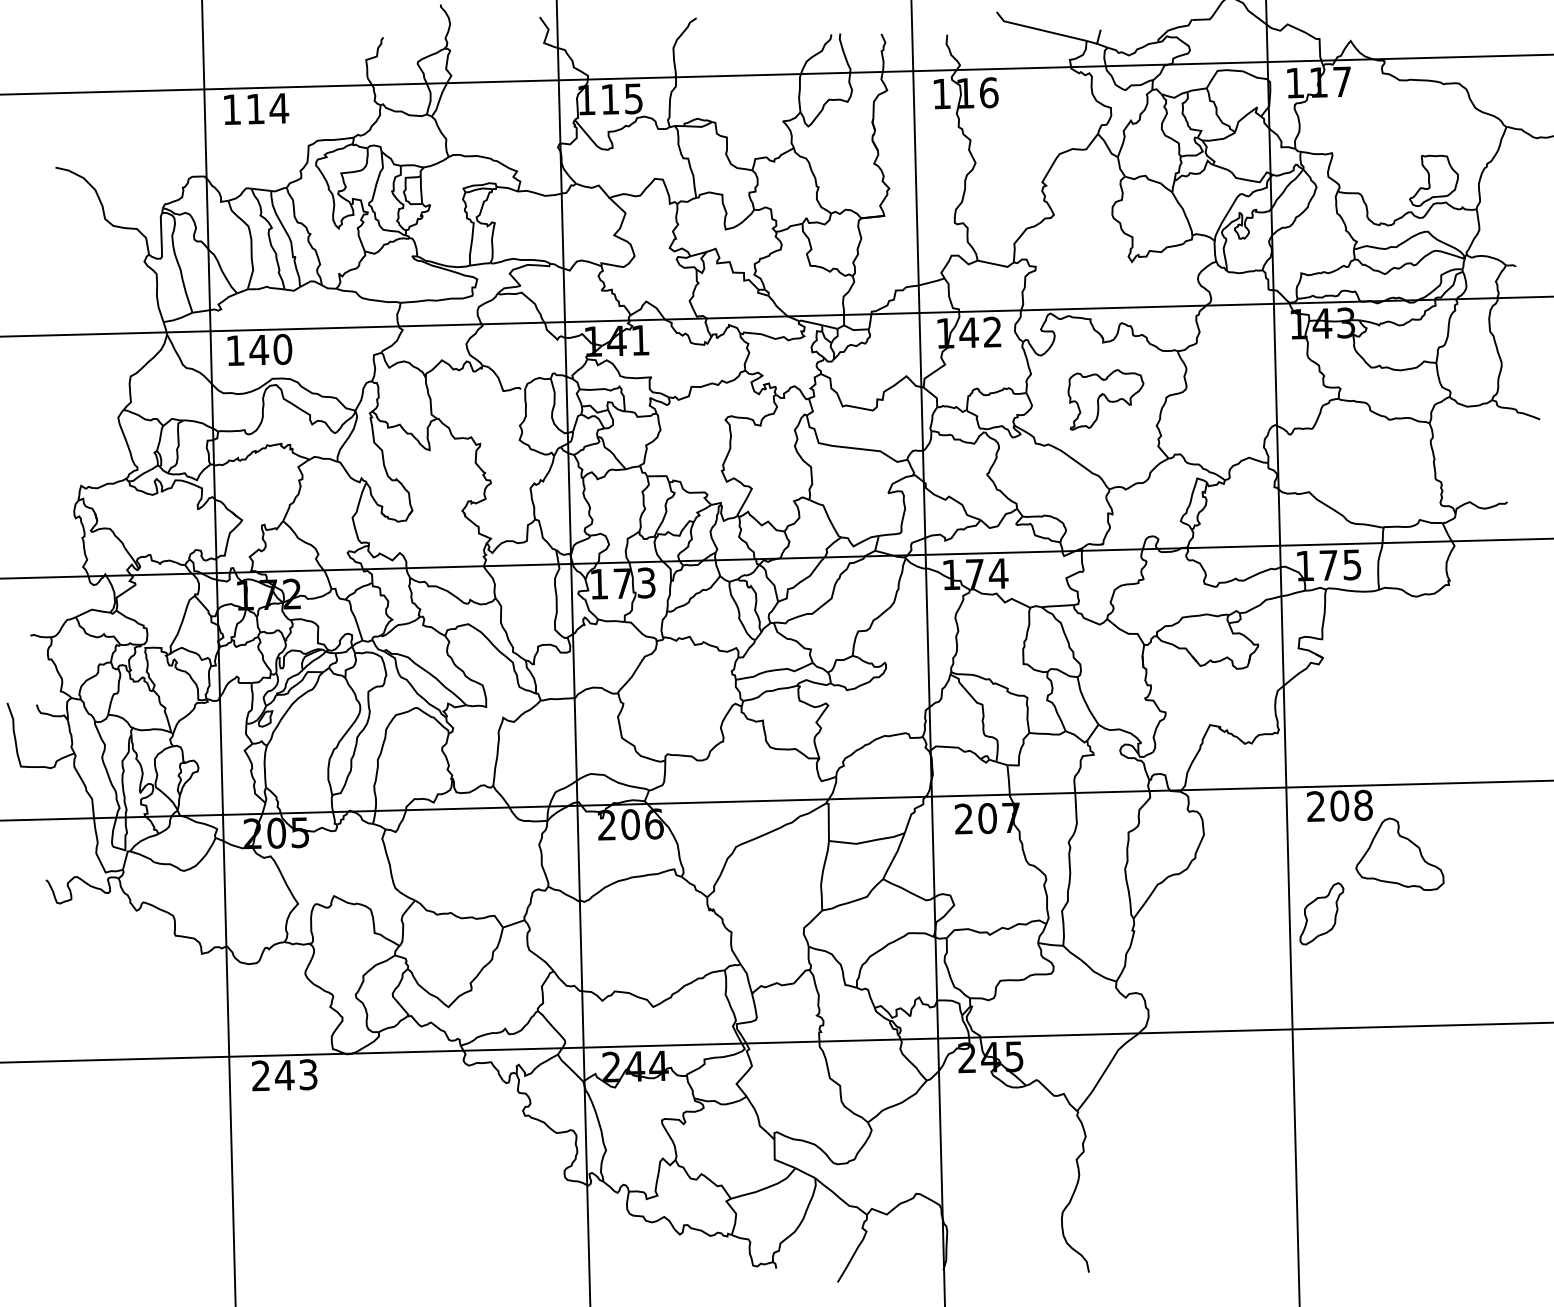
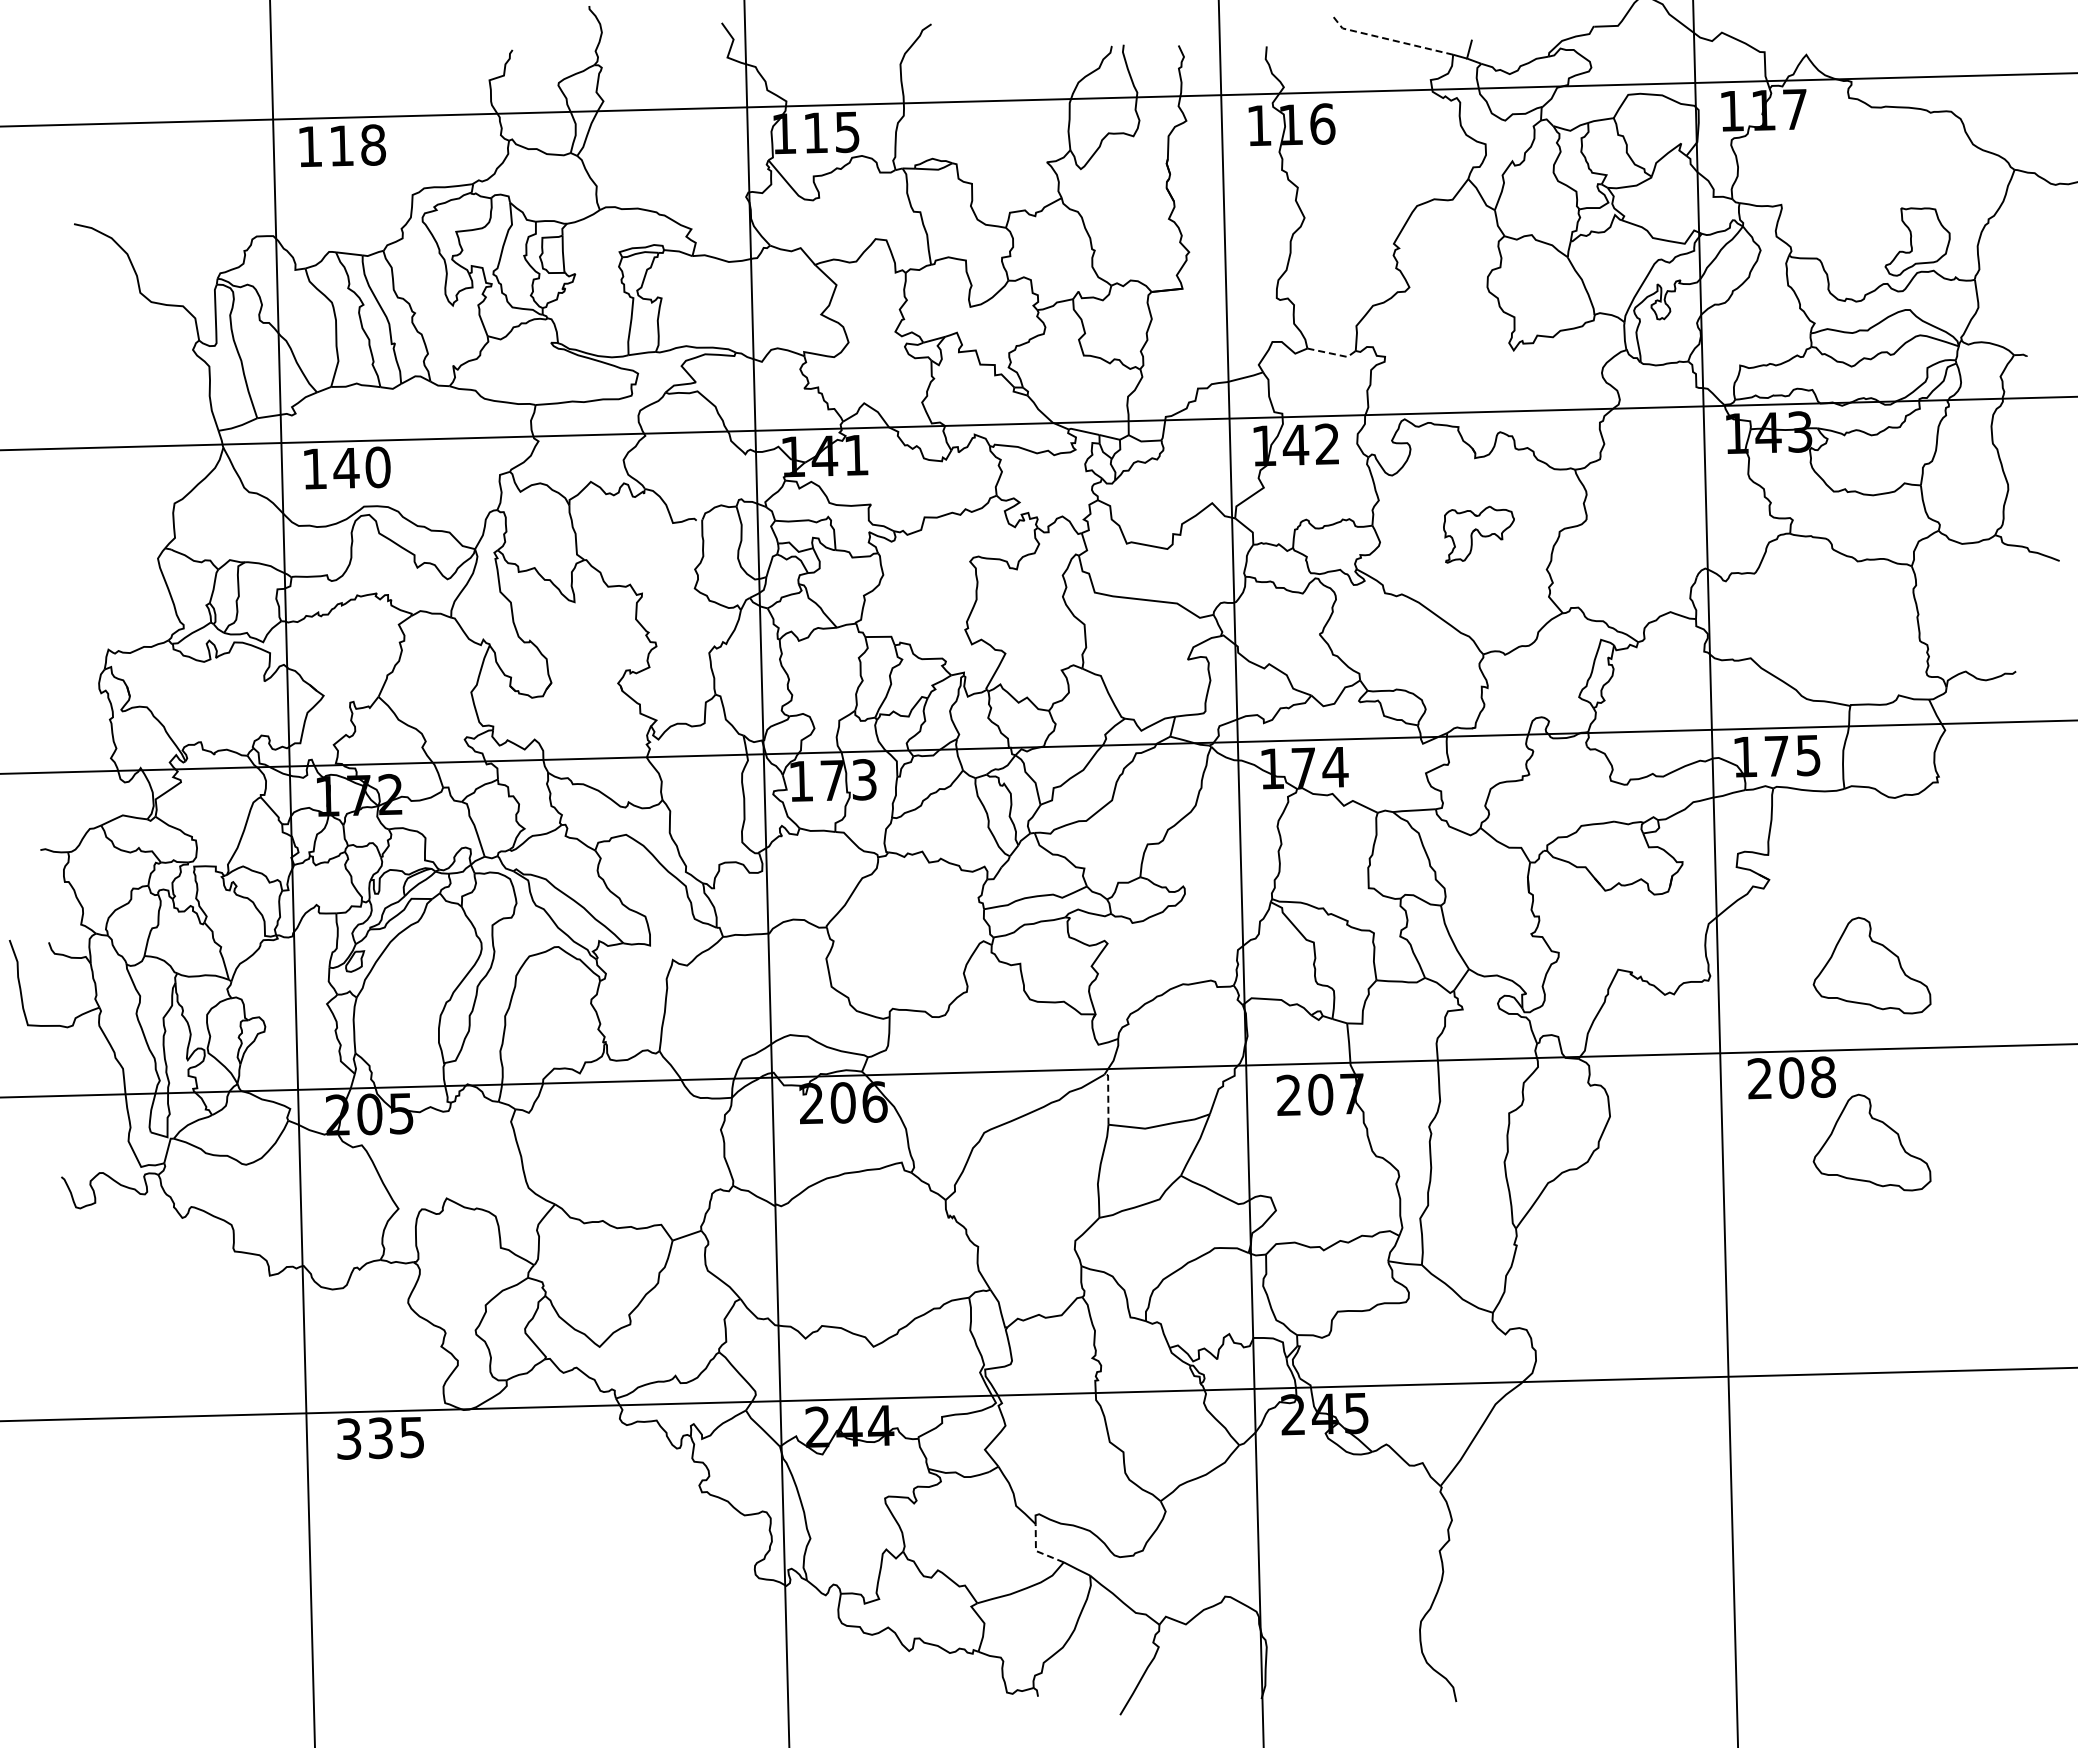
line: (1039, 29) -> (1389, 39), solid -> dashed
text: (279, 108) -> (373, 144), 114 -> 118
line: (997, 265) -> (1333, 354), solid -> dashed
part: (1105, 399) -> (1478, 534), size x0.7
part: (1399, 721) -> (1871, 965), added
line: (828, 819) -> (1108, 1096), solid -> dashed
part: (1321, 914) -> (1767, 1222), removed
text: (284, 1074) -> (380, 1437), 243 -> 335
line: (775, 1160) -> (1036, 1551), solid -> dashed

